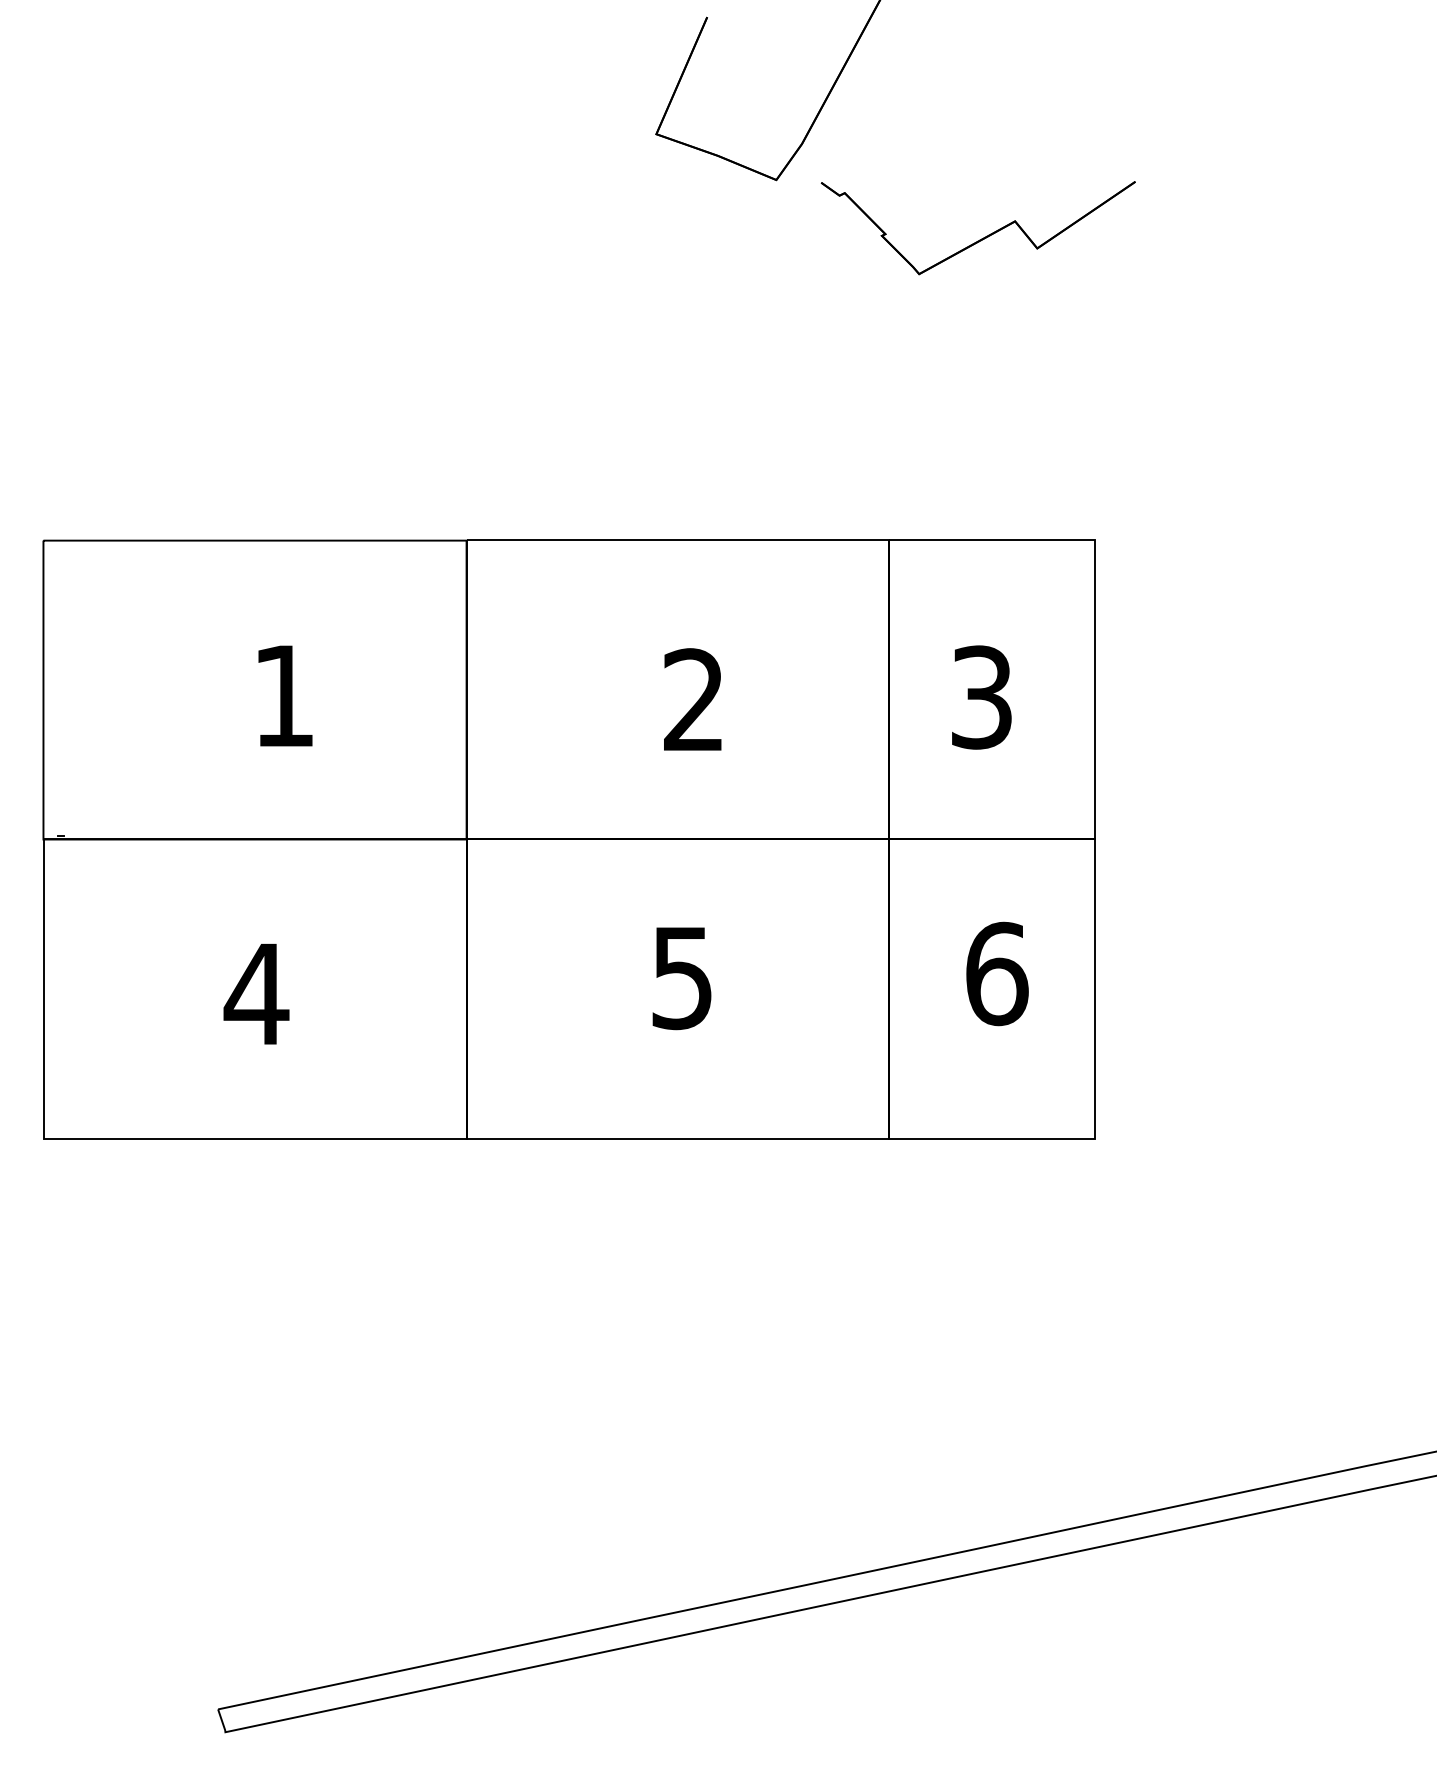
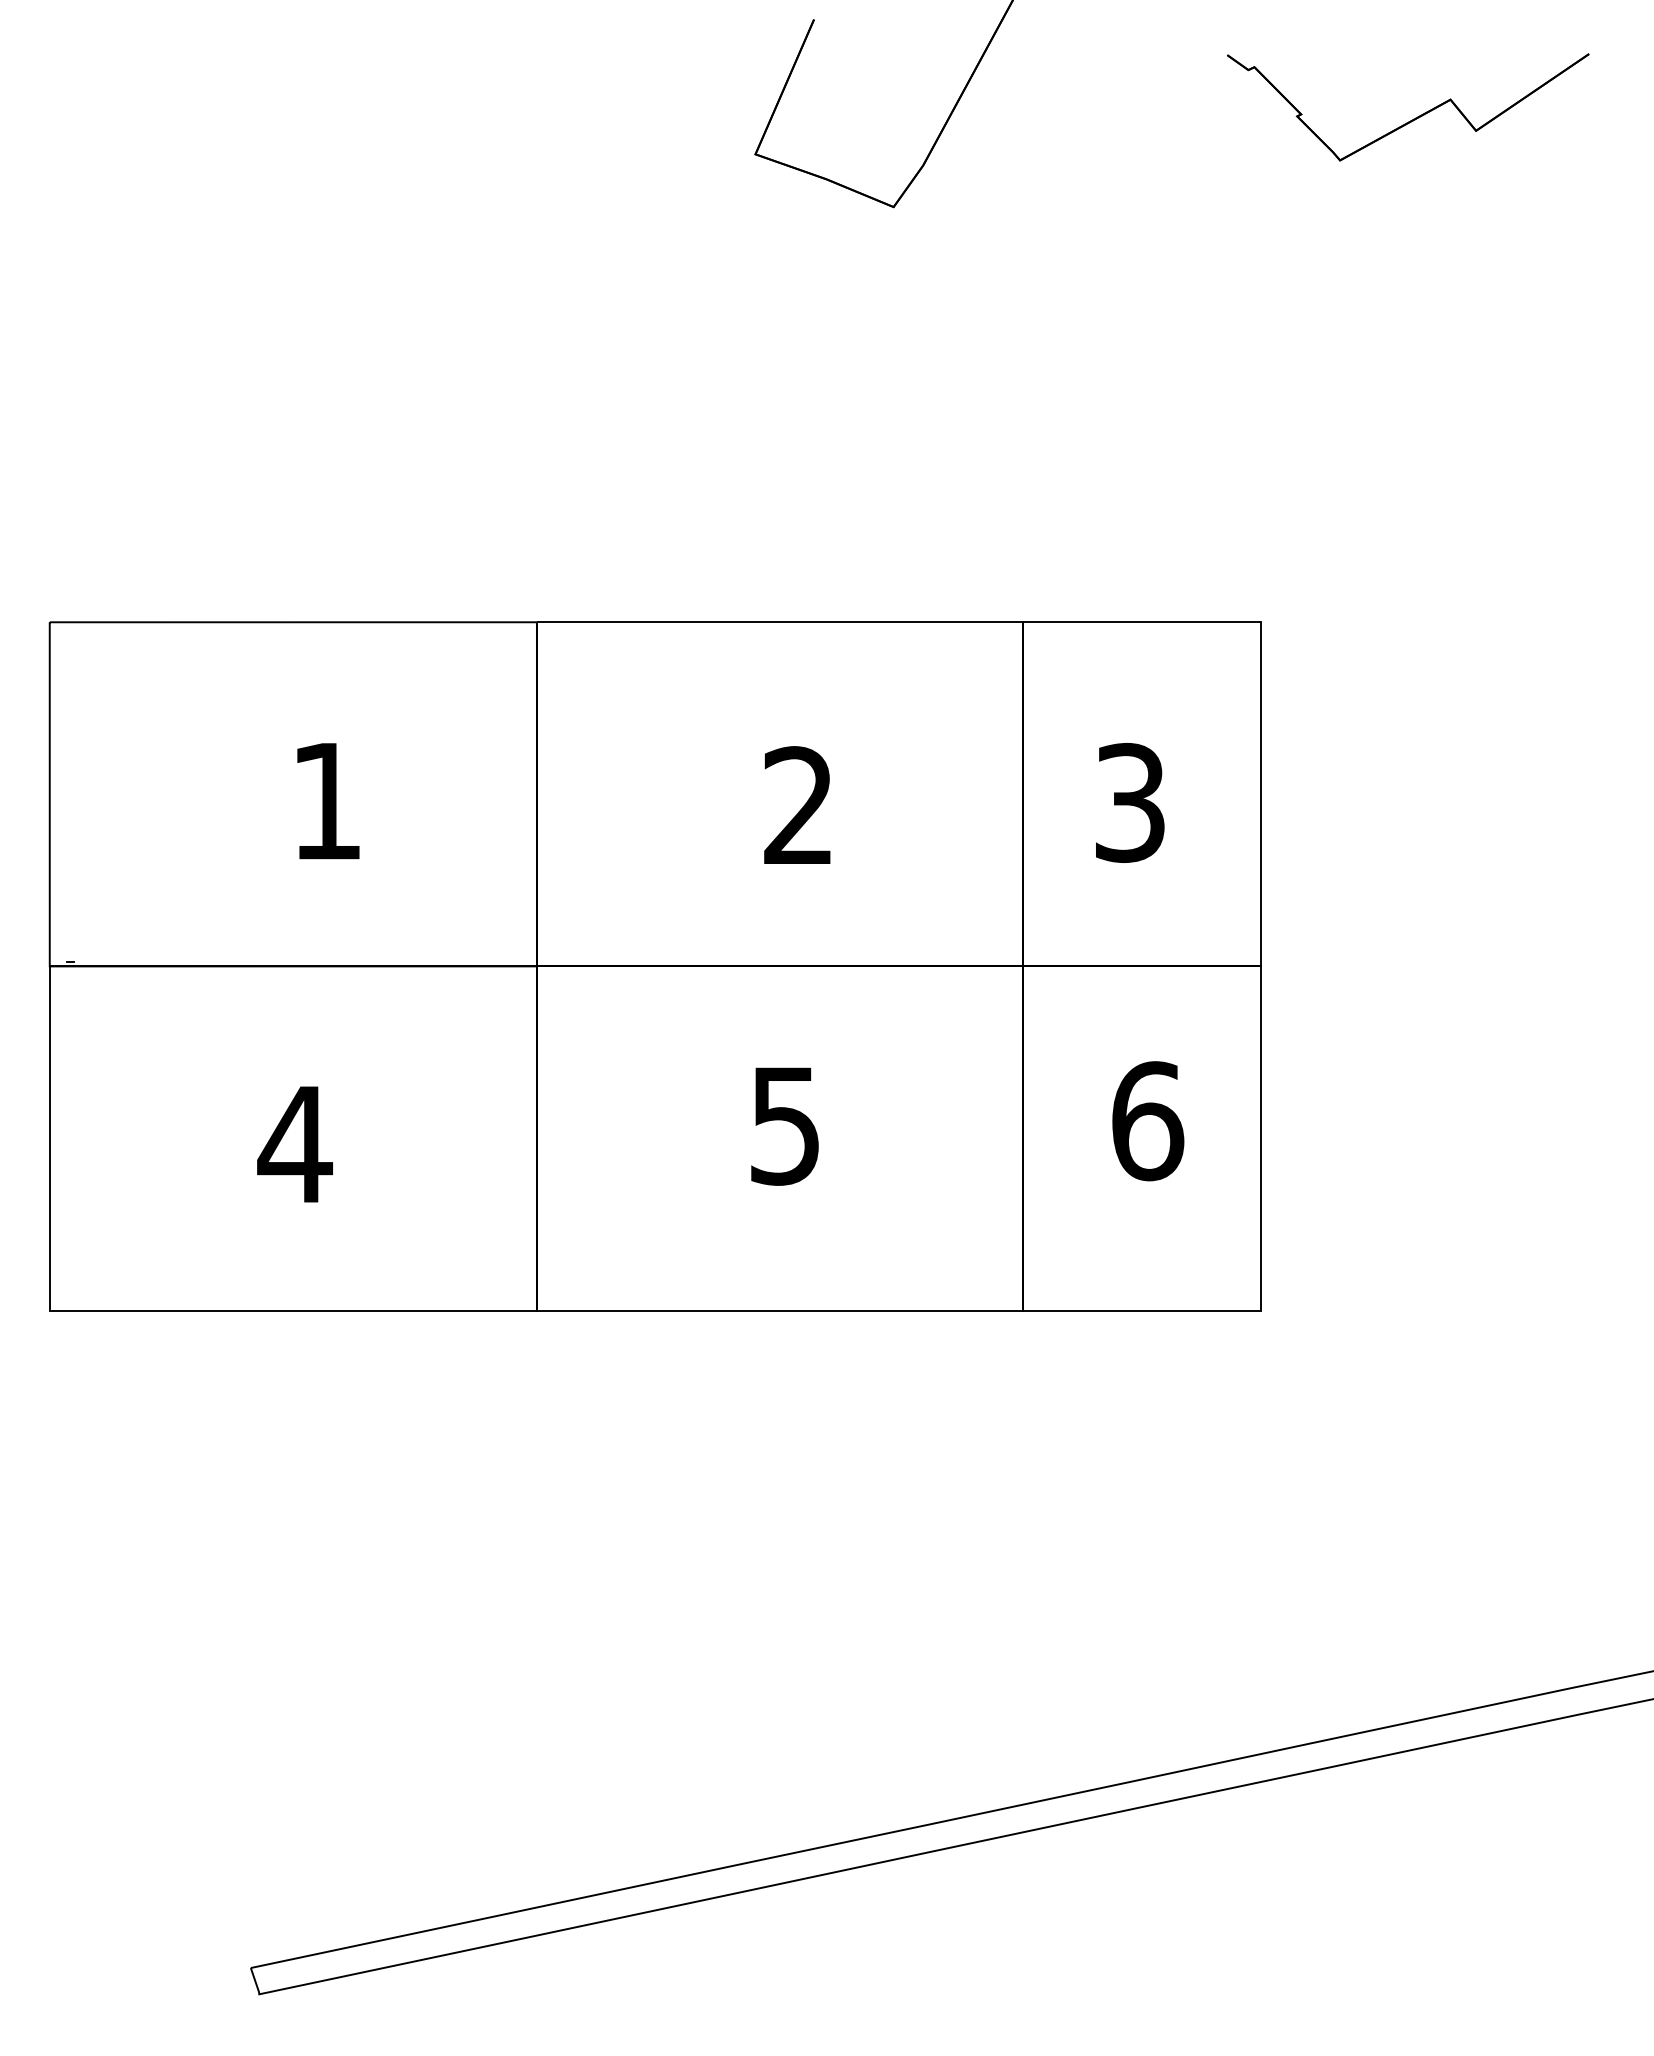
part: (982, 237) -> (1413, 118), moved

